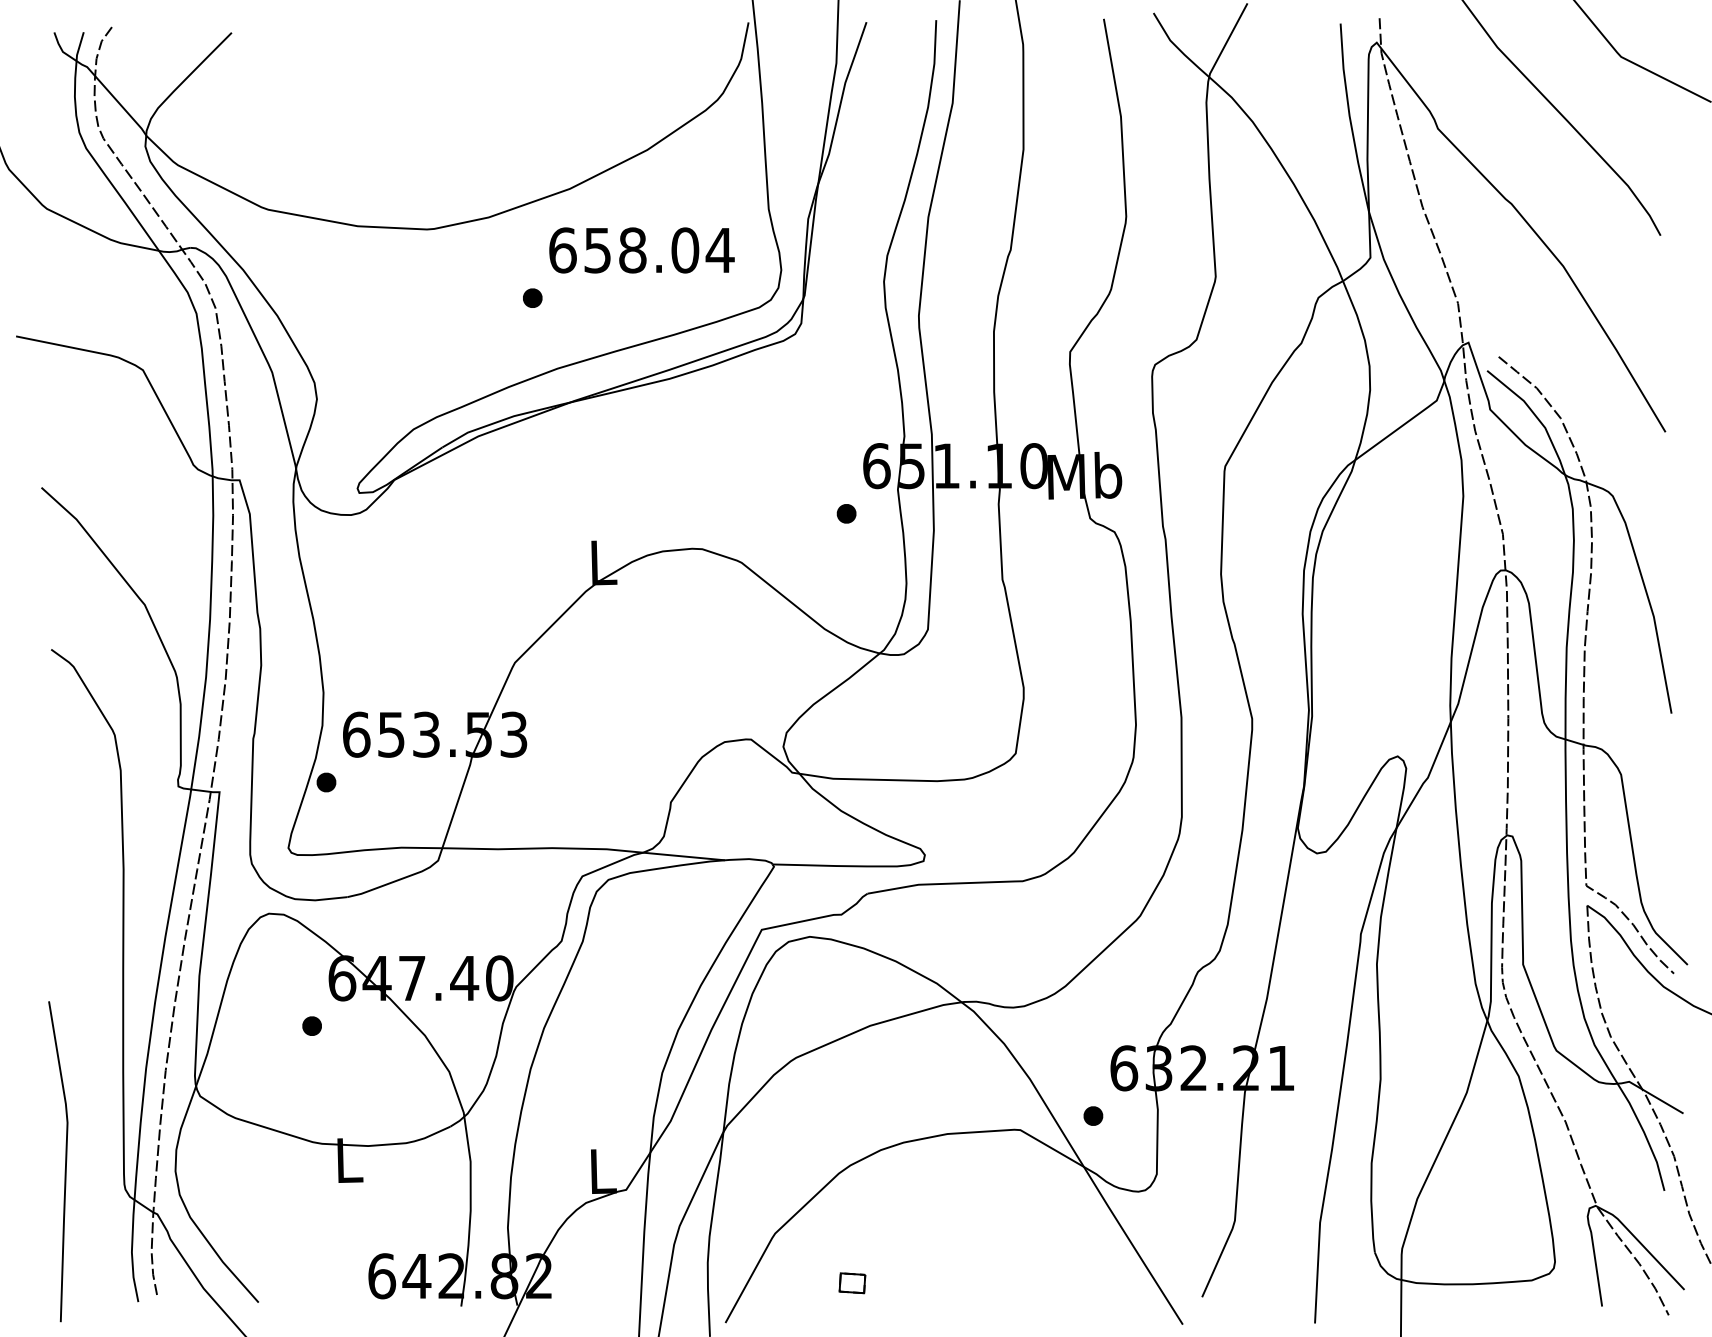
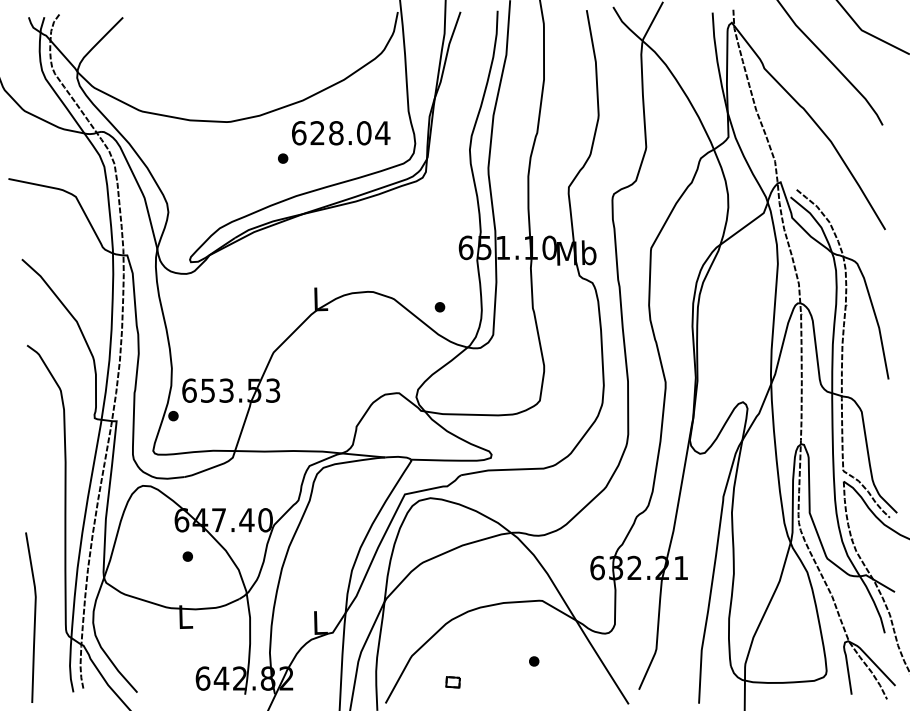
text: (597, 250) -> (317, 133), 658.04 -> 628.04
part: (845, 514) -> (439, 307), moved
part: (311, 1025) -> (187, 556), moved
part: (1093, 1116) -> (534, 661), moved

